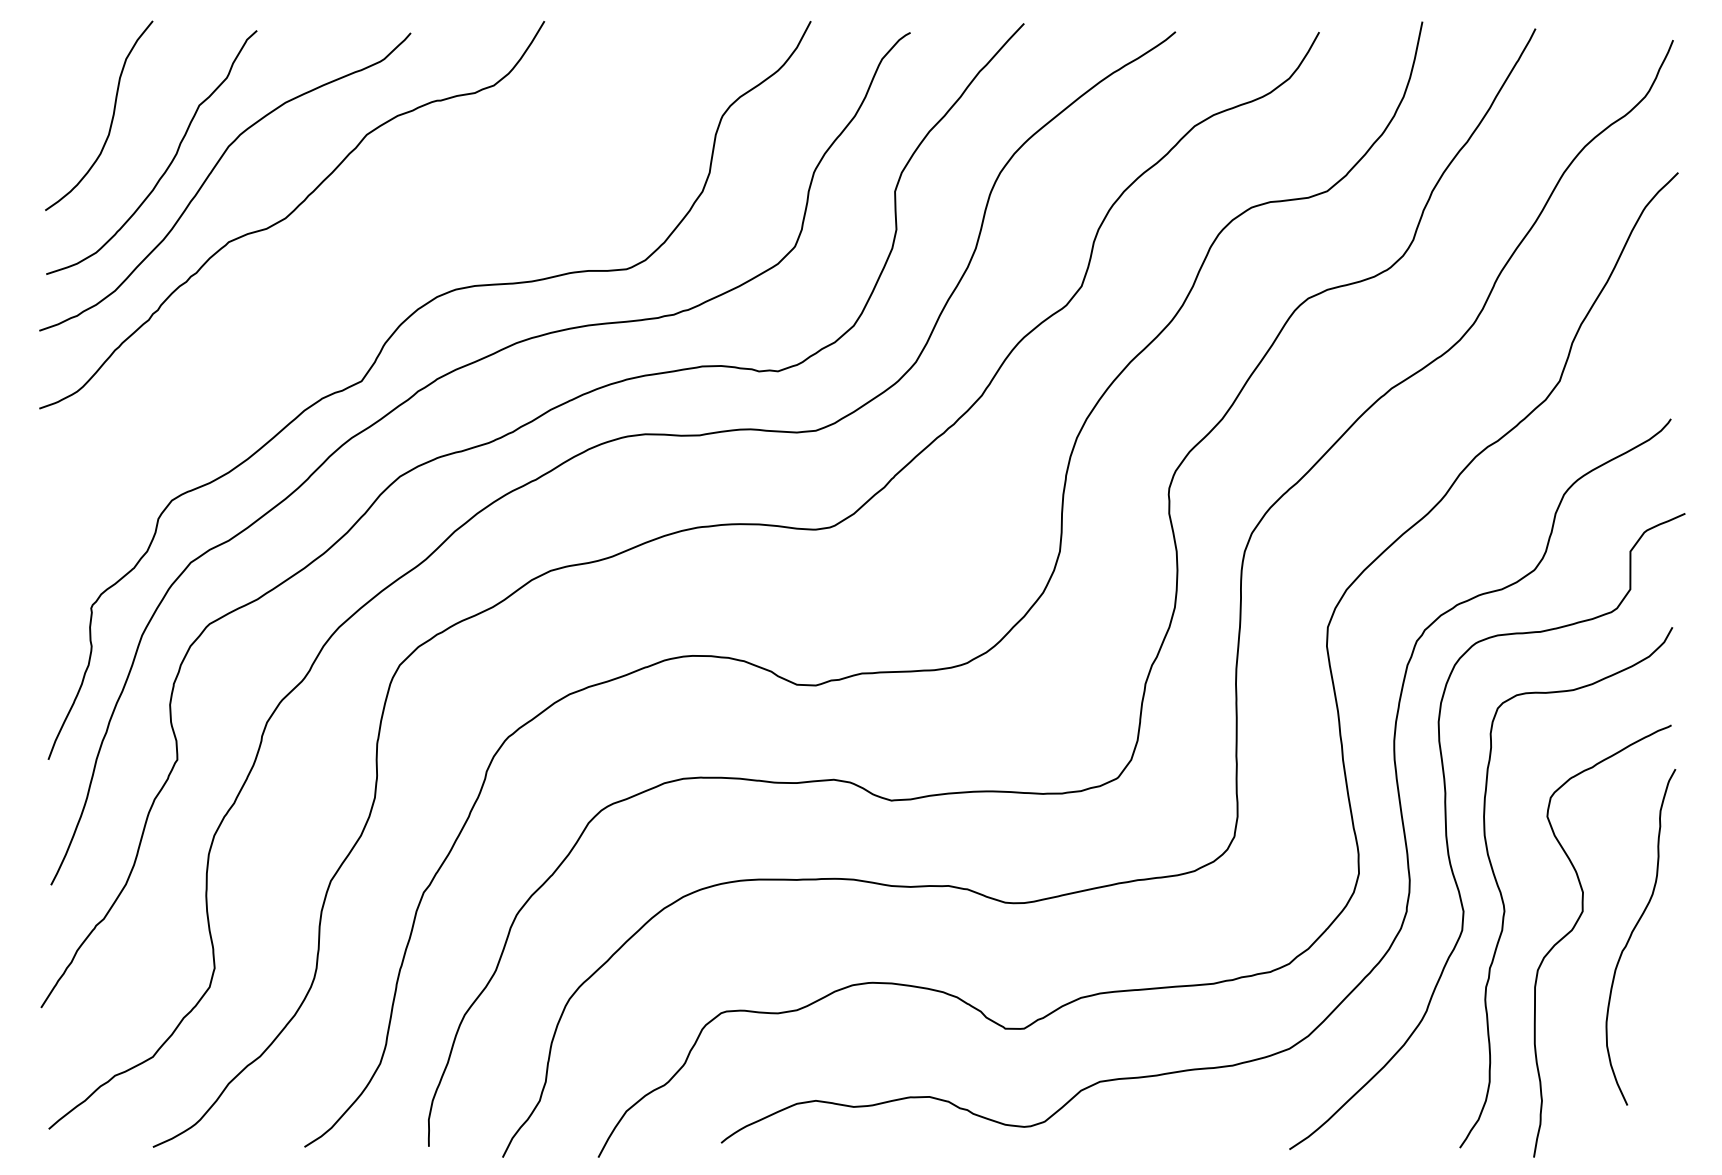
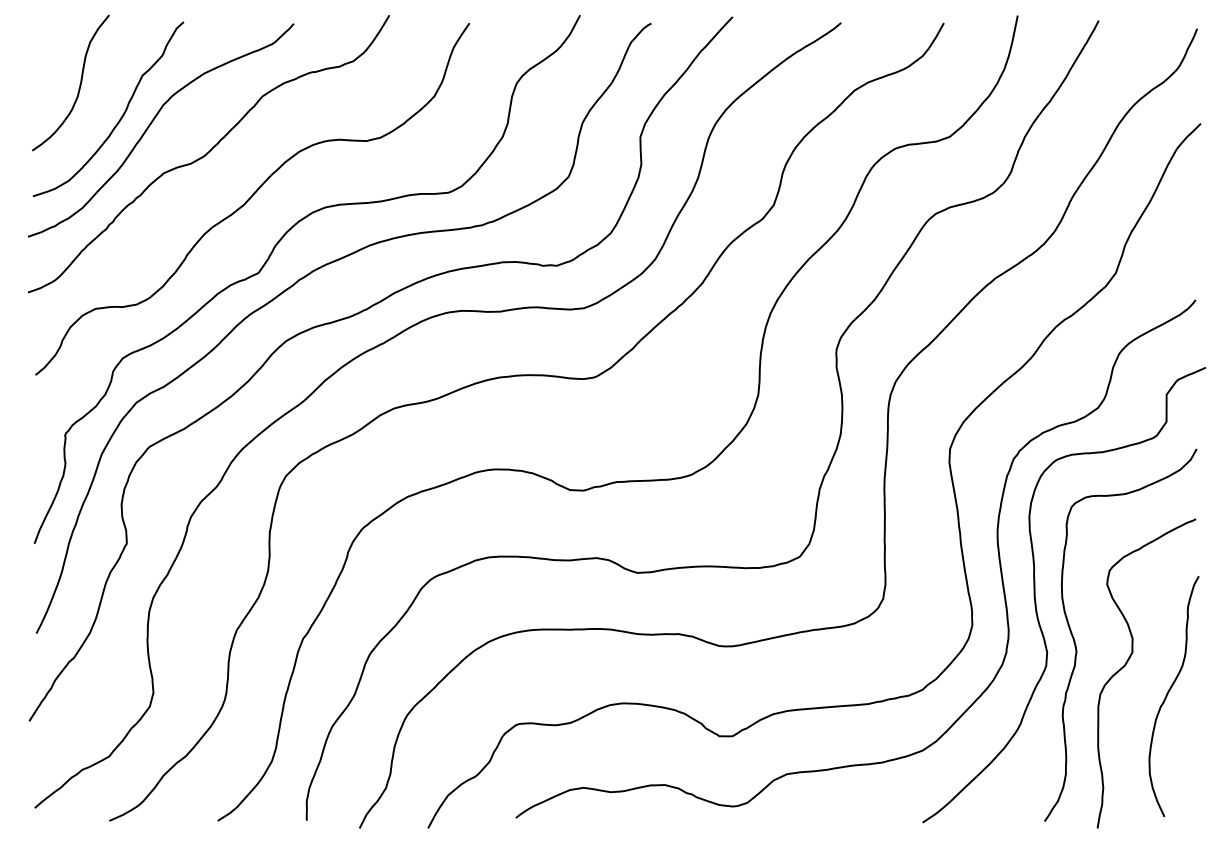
curve: (351, 276) -> (251, 197), added
curve: (1632, 934) -> (1168, 694), moved

